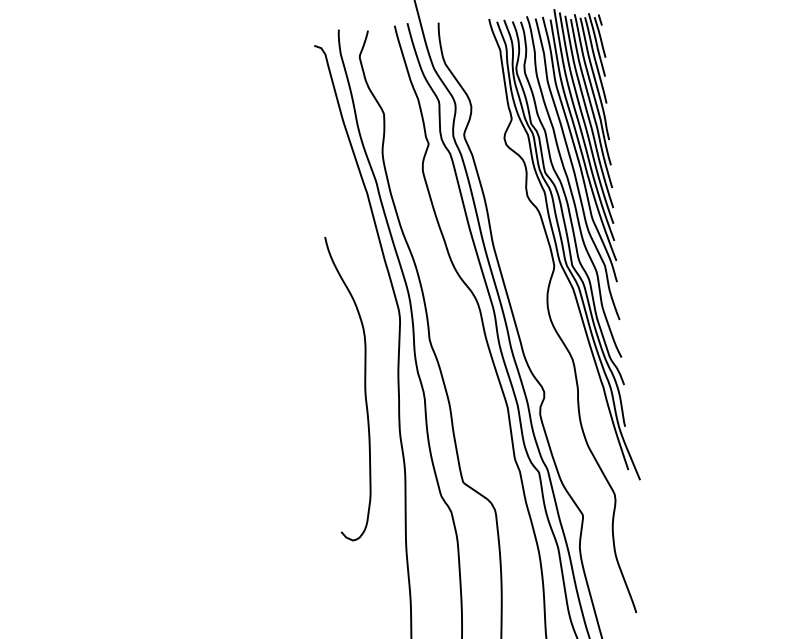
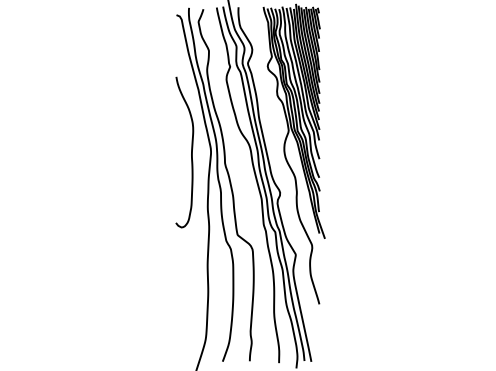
curve: (364, 387) -> (191, 152), moved

